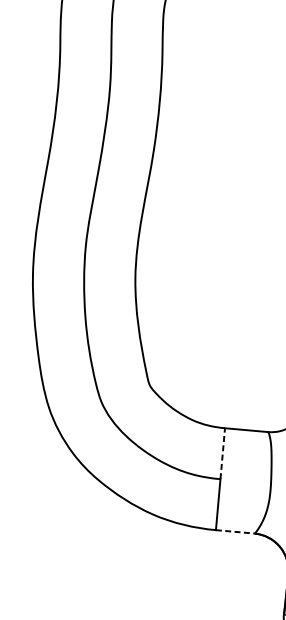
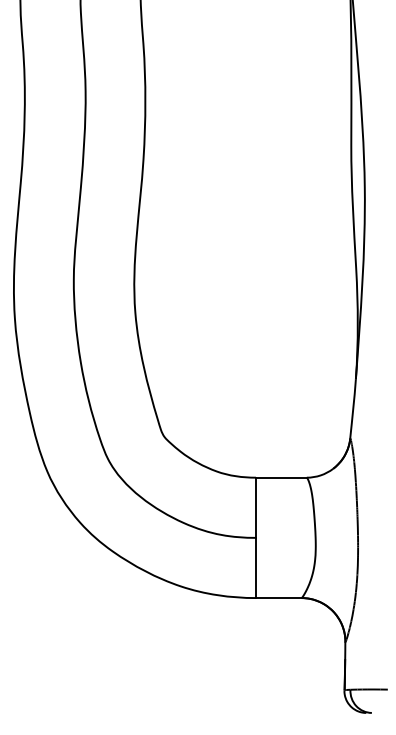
line: (222, 453) -> (255, 507), dashed -> solid
line: (234, 532) -> (278, 598), dashed -> solid

